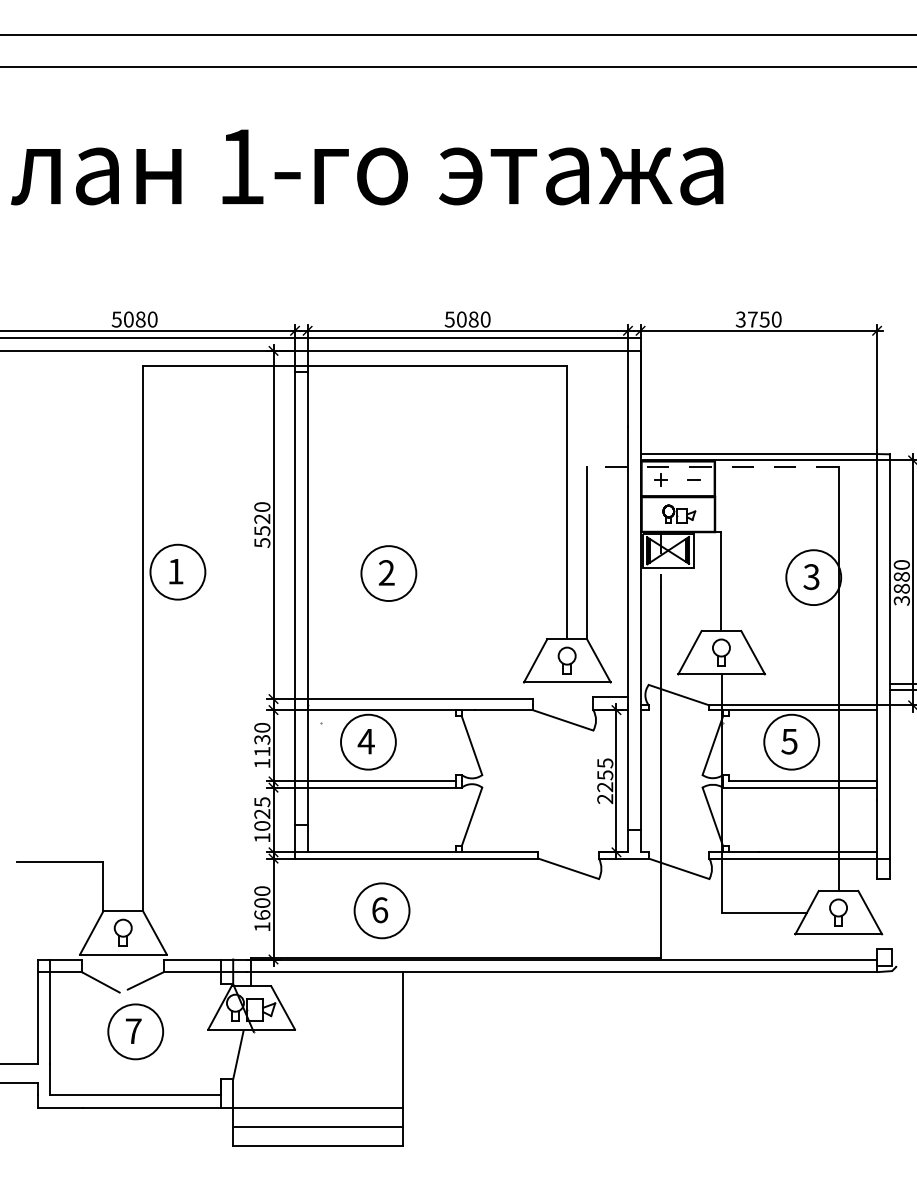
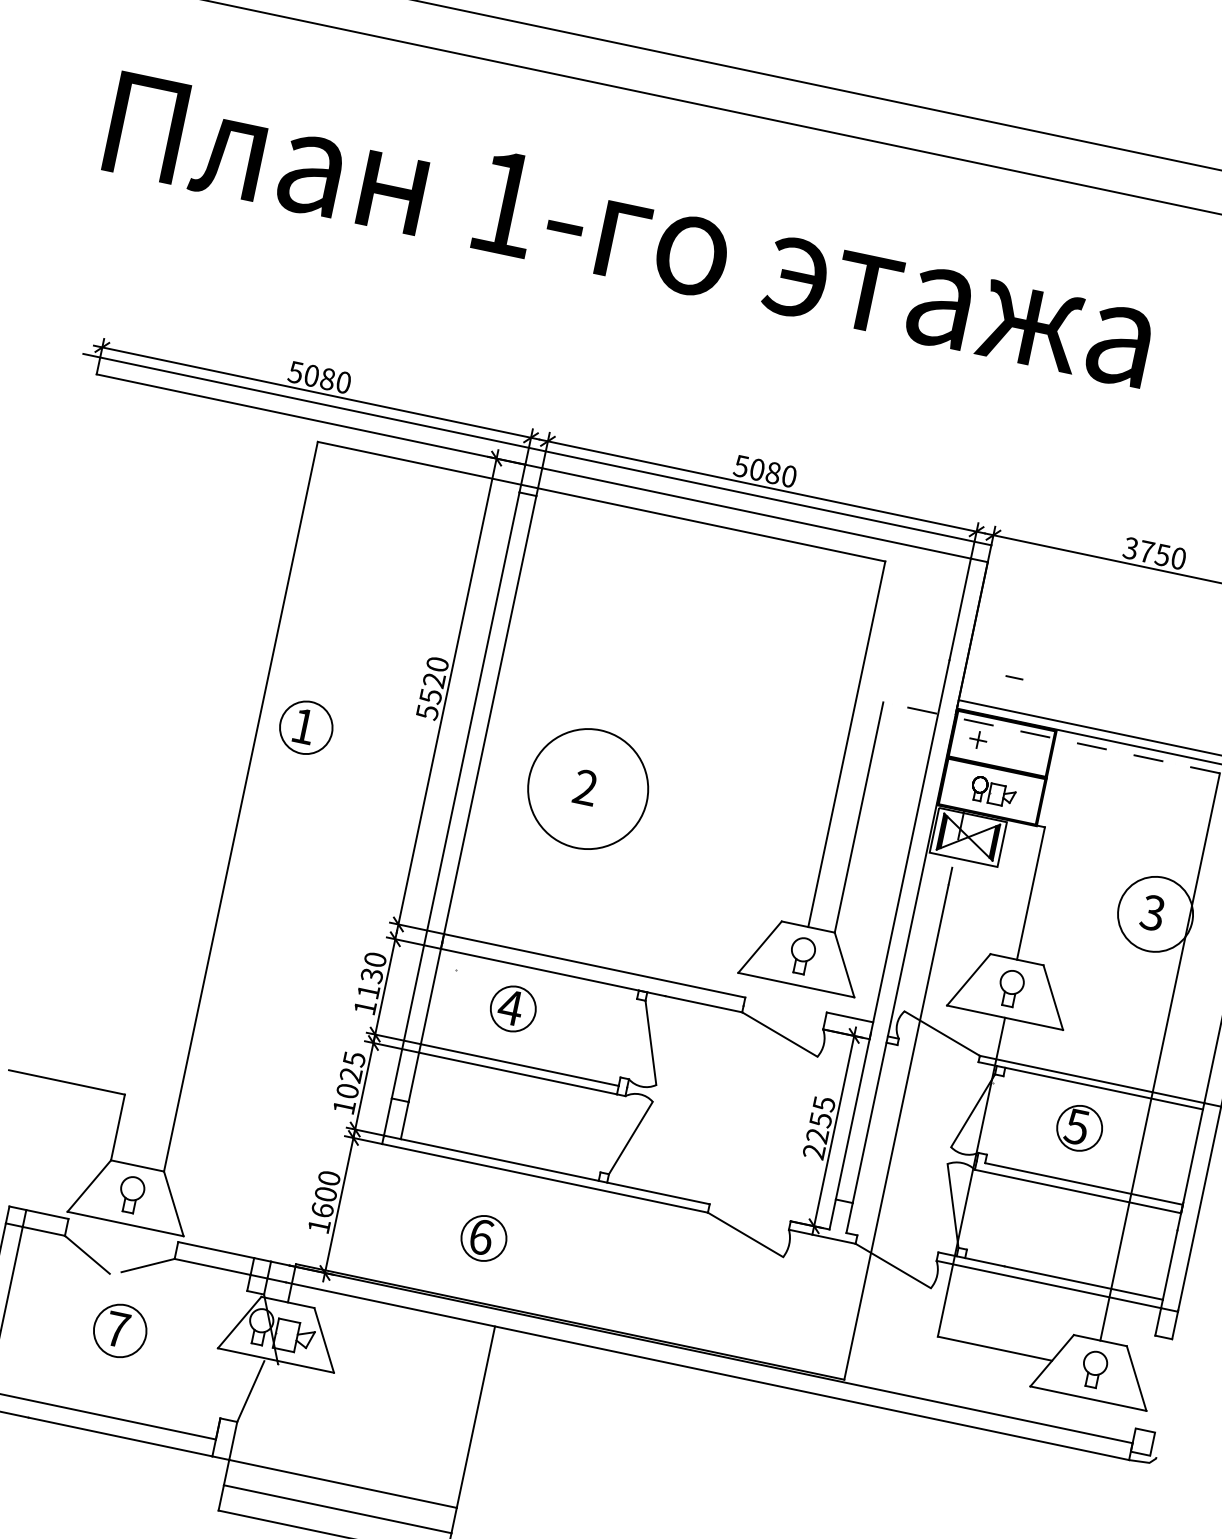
line: (693, 479) -> (1013, 677), moved
circle: (177, 571) -> (305, 726), size x0.7
circle: (388, 573) -> (587, 788), size x1.6
circle: (368, 741) -> (513, 1008), size x0.6
circle: (791, 741) -> (1079, 1127), size x0.6
circle: (381, 910) -> (483, 1237), size x0.6
circle: (135, 1031) -> (120, 1330), size x0.7

